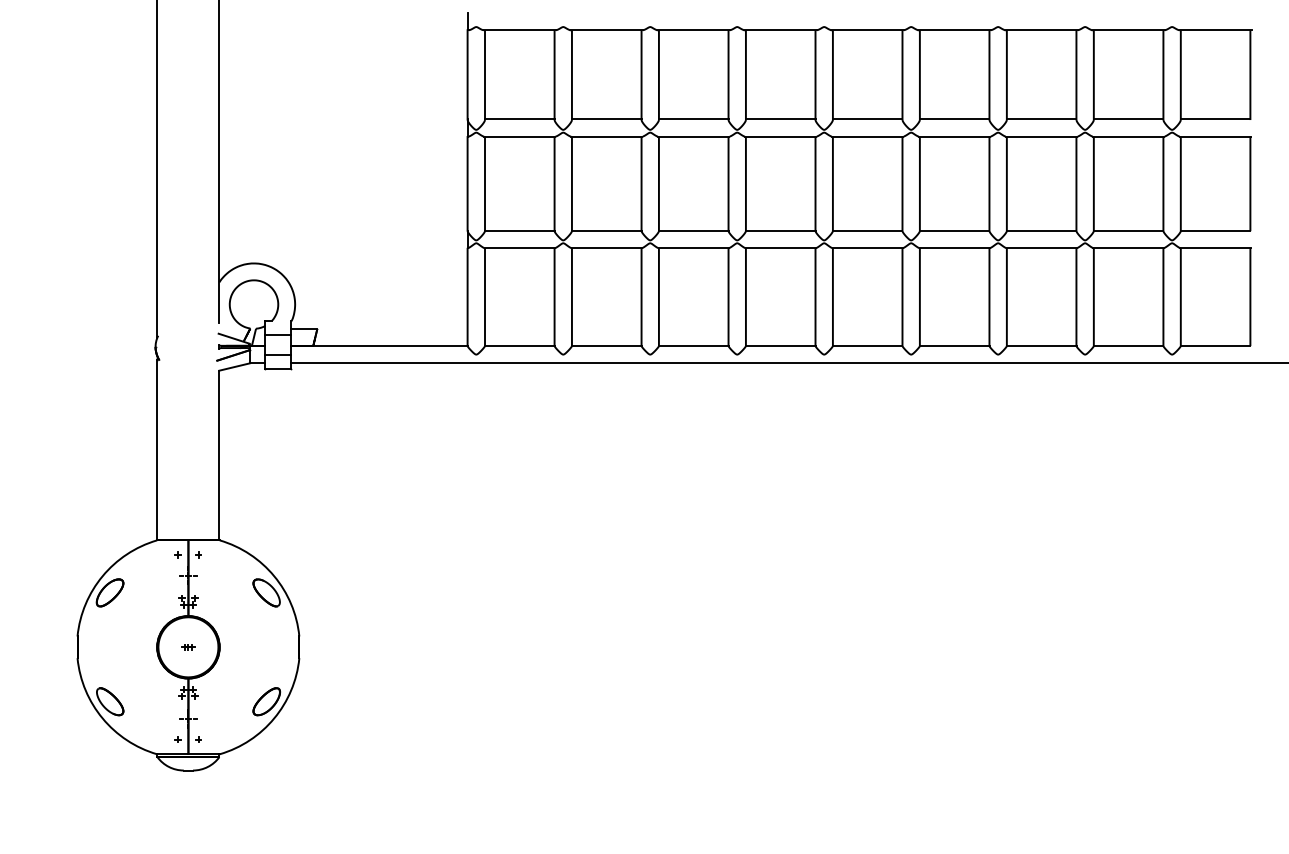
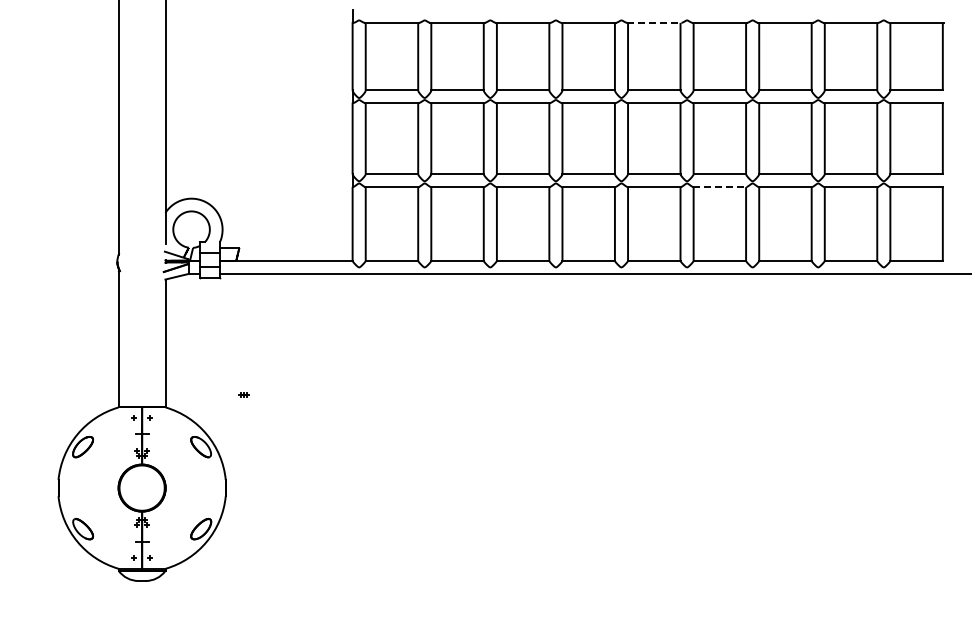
line: (867, 29) -> (654, 22), solid -> dashed
line: (954, 248) -> (719, 187), solid -> dashed
part: (187, 646) -> (243, 394), moved

